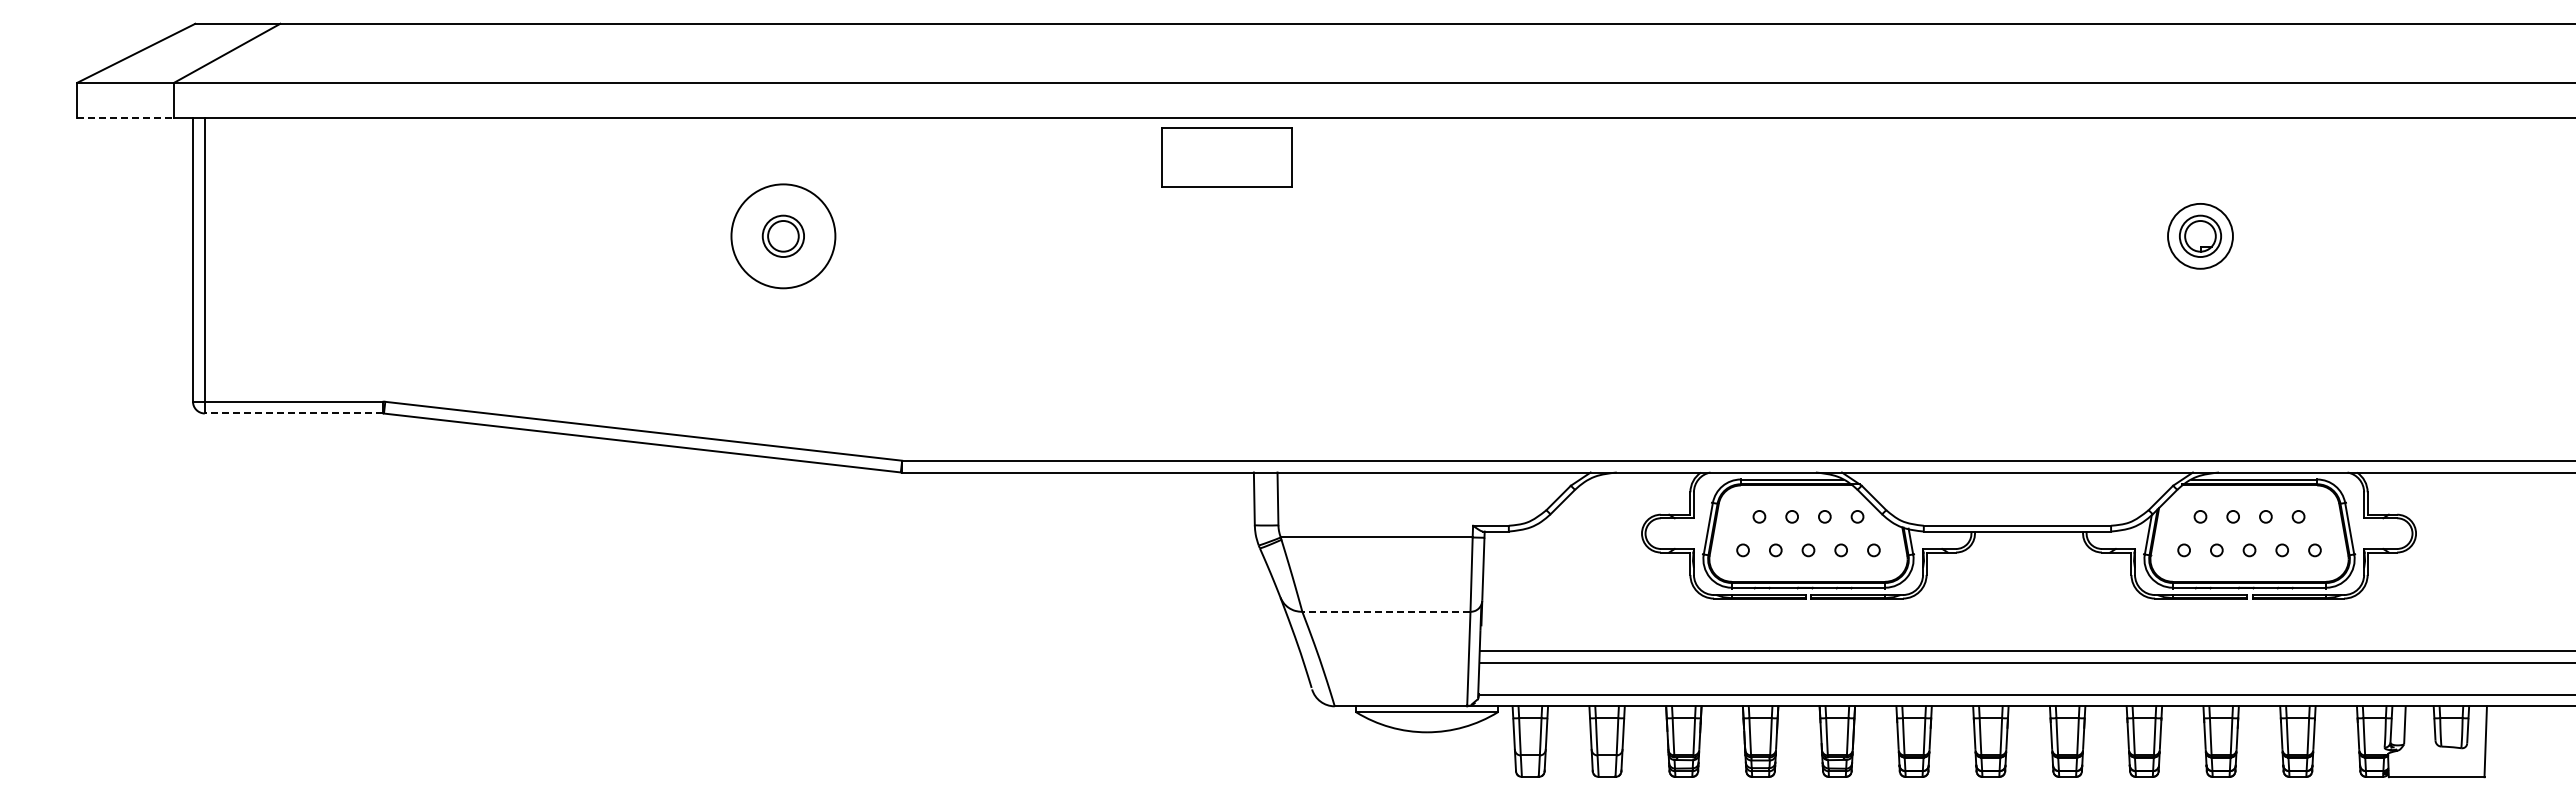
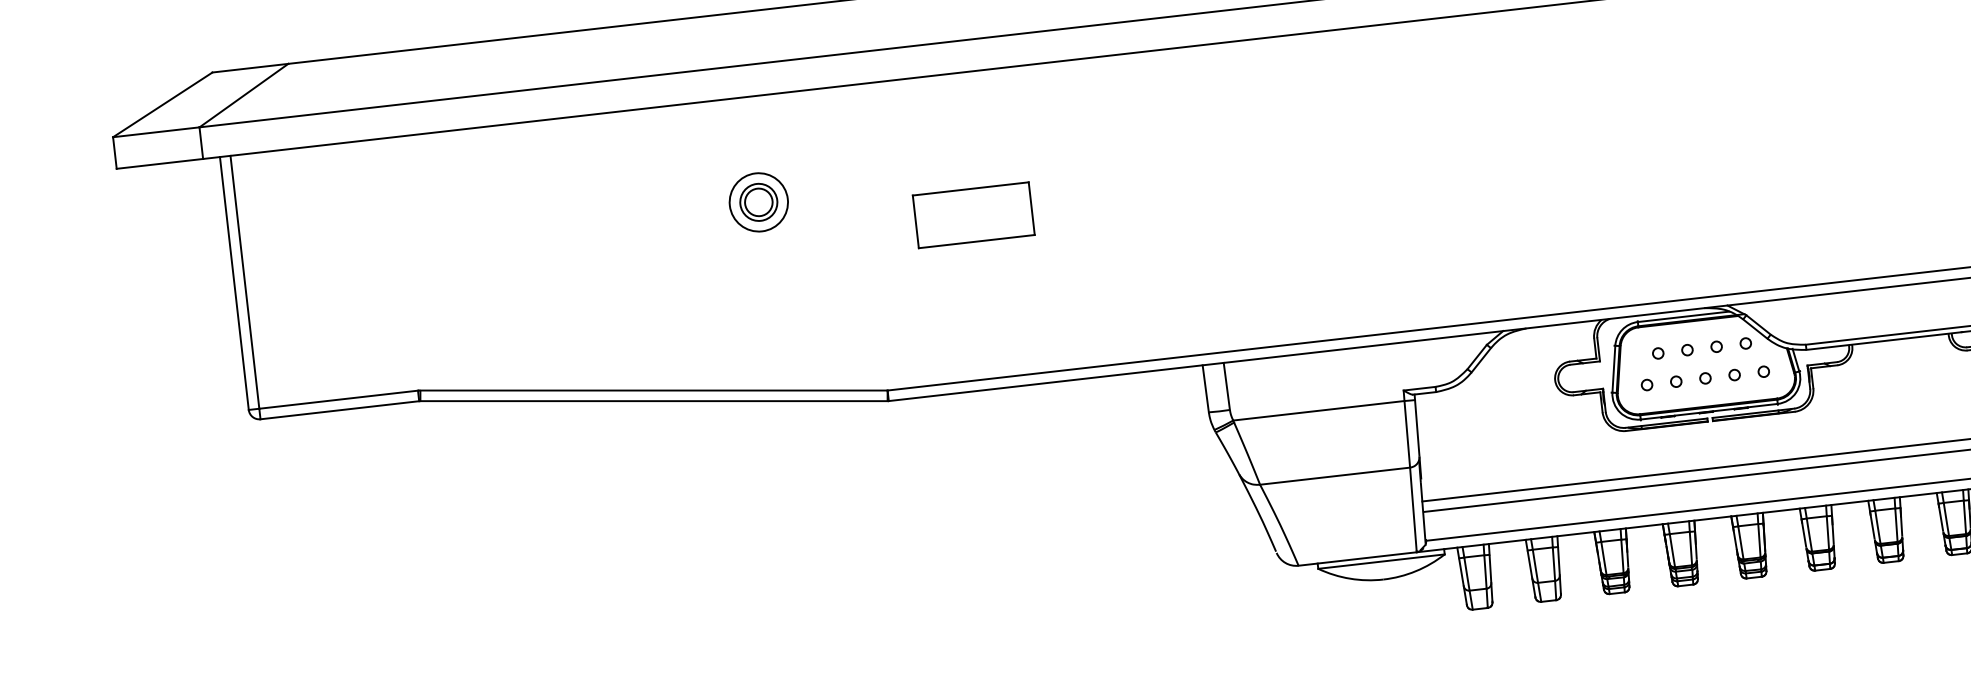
line: (126, 118) -> (160, 164), dashed -> solid
part: (1226, 157) -> (973, 215), moved
circle: (782, 235) -> (757, 201), size x0.62
line: (293, 413) -> (339, 410), dashed -> solid
line: (1385, 611) -> (1334, 475), dashed -> solid

